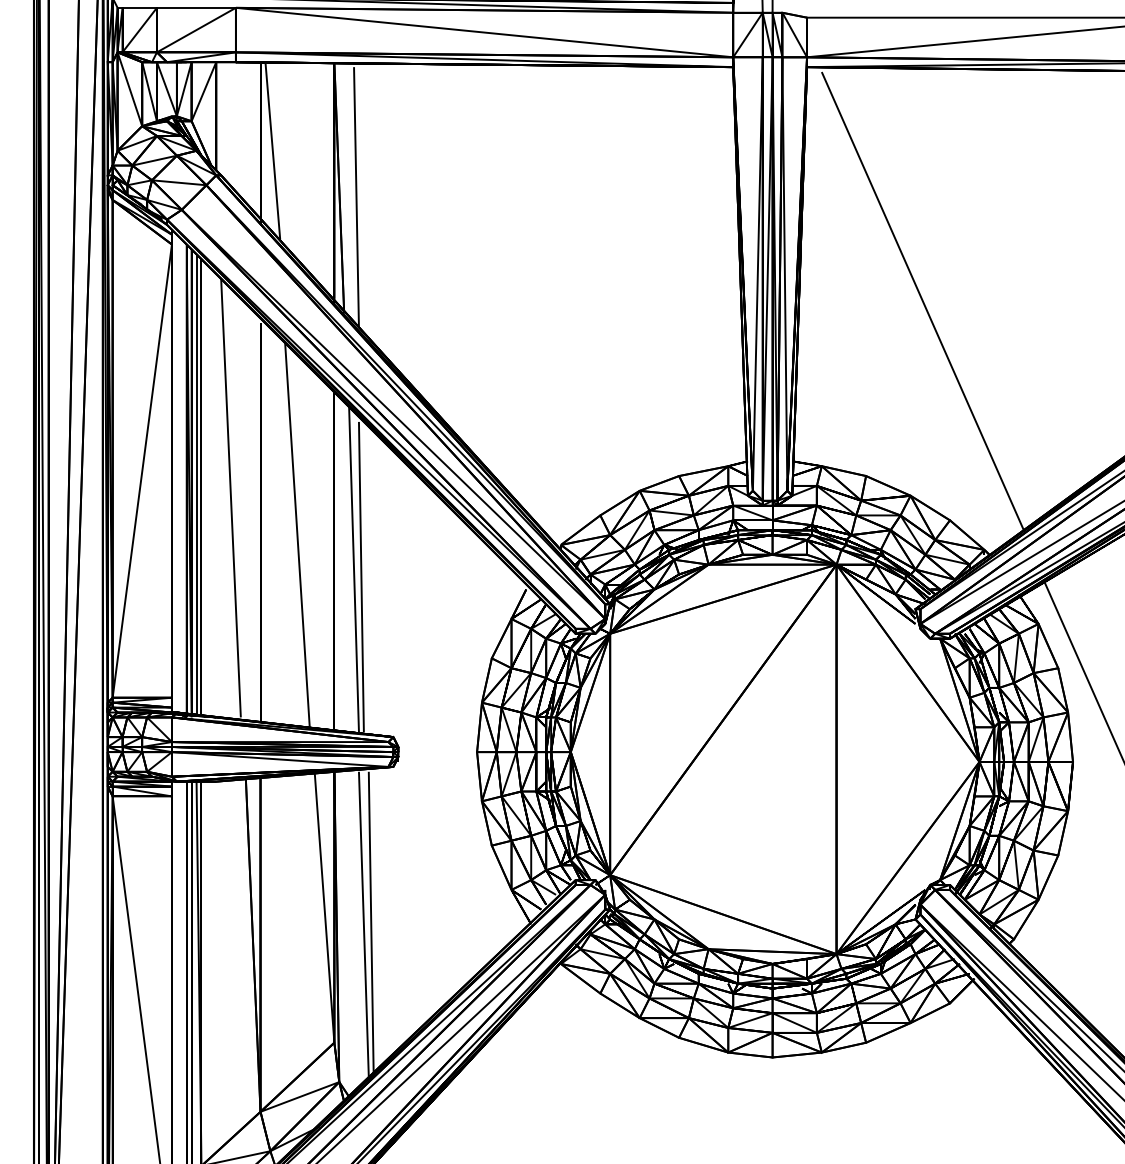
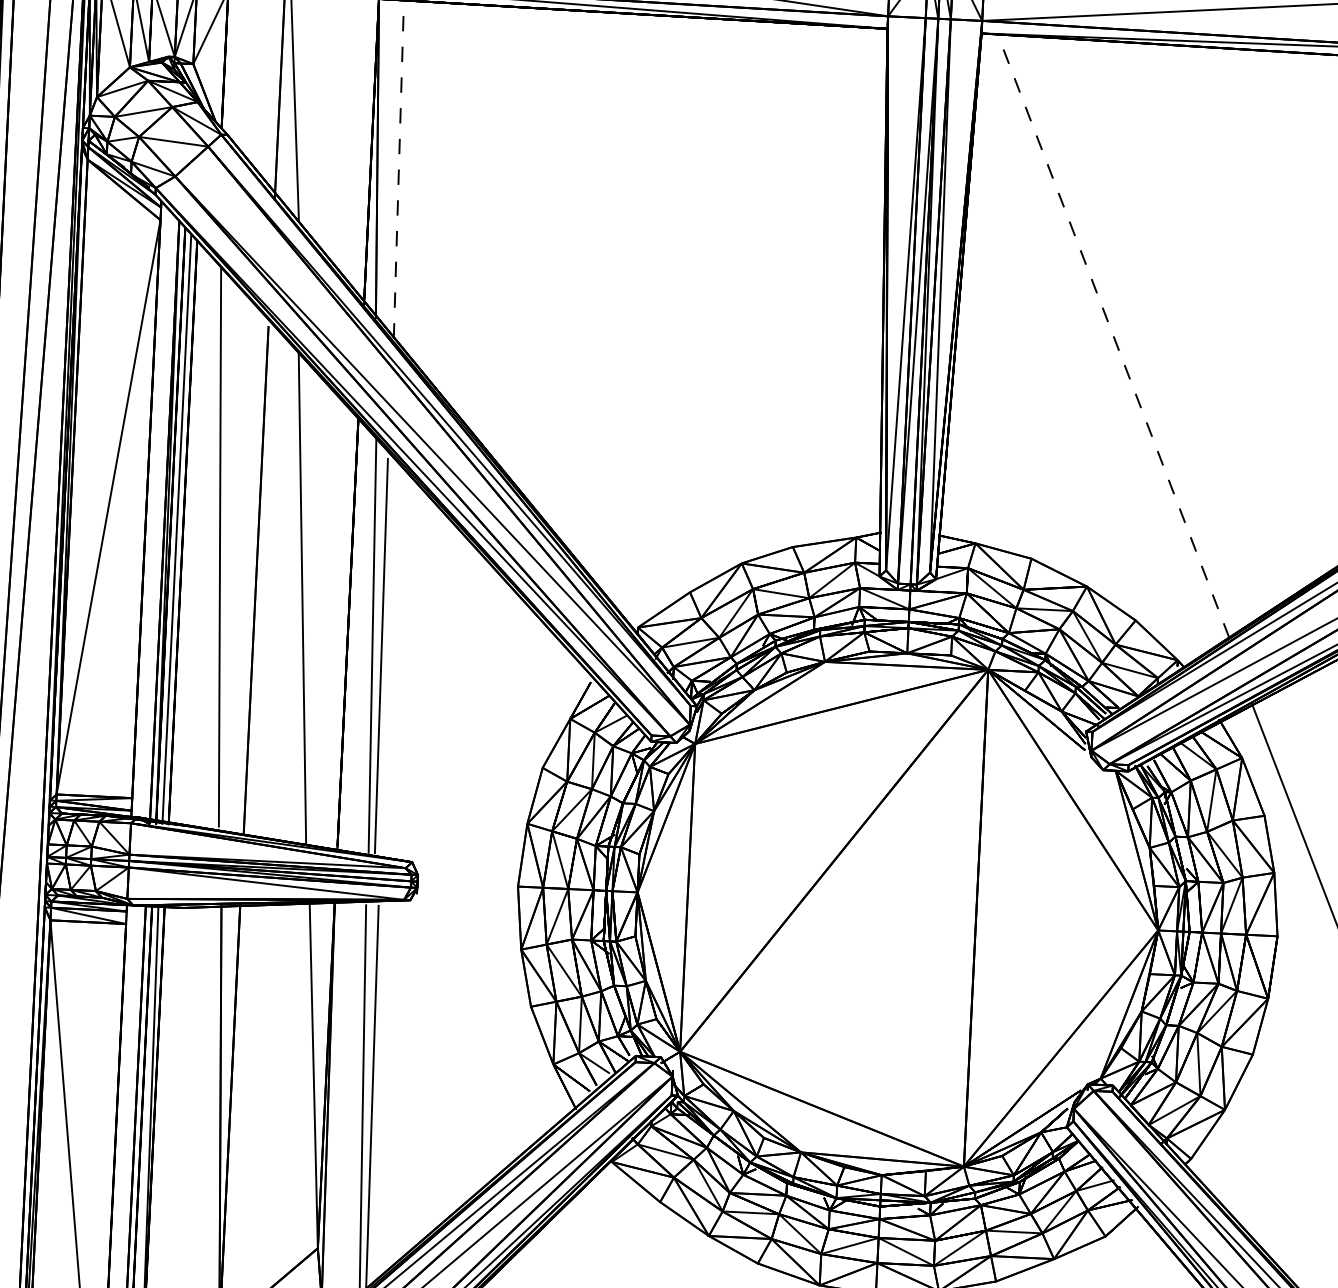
line: (356, 197) -> (398, 171), solid -> dashed
line: (922, 300) -> (1114, 338), solid -> dashed

